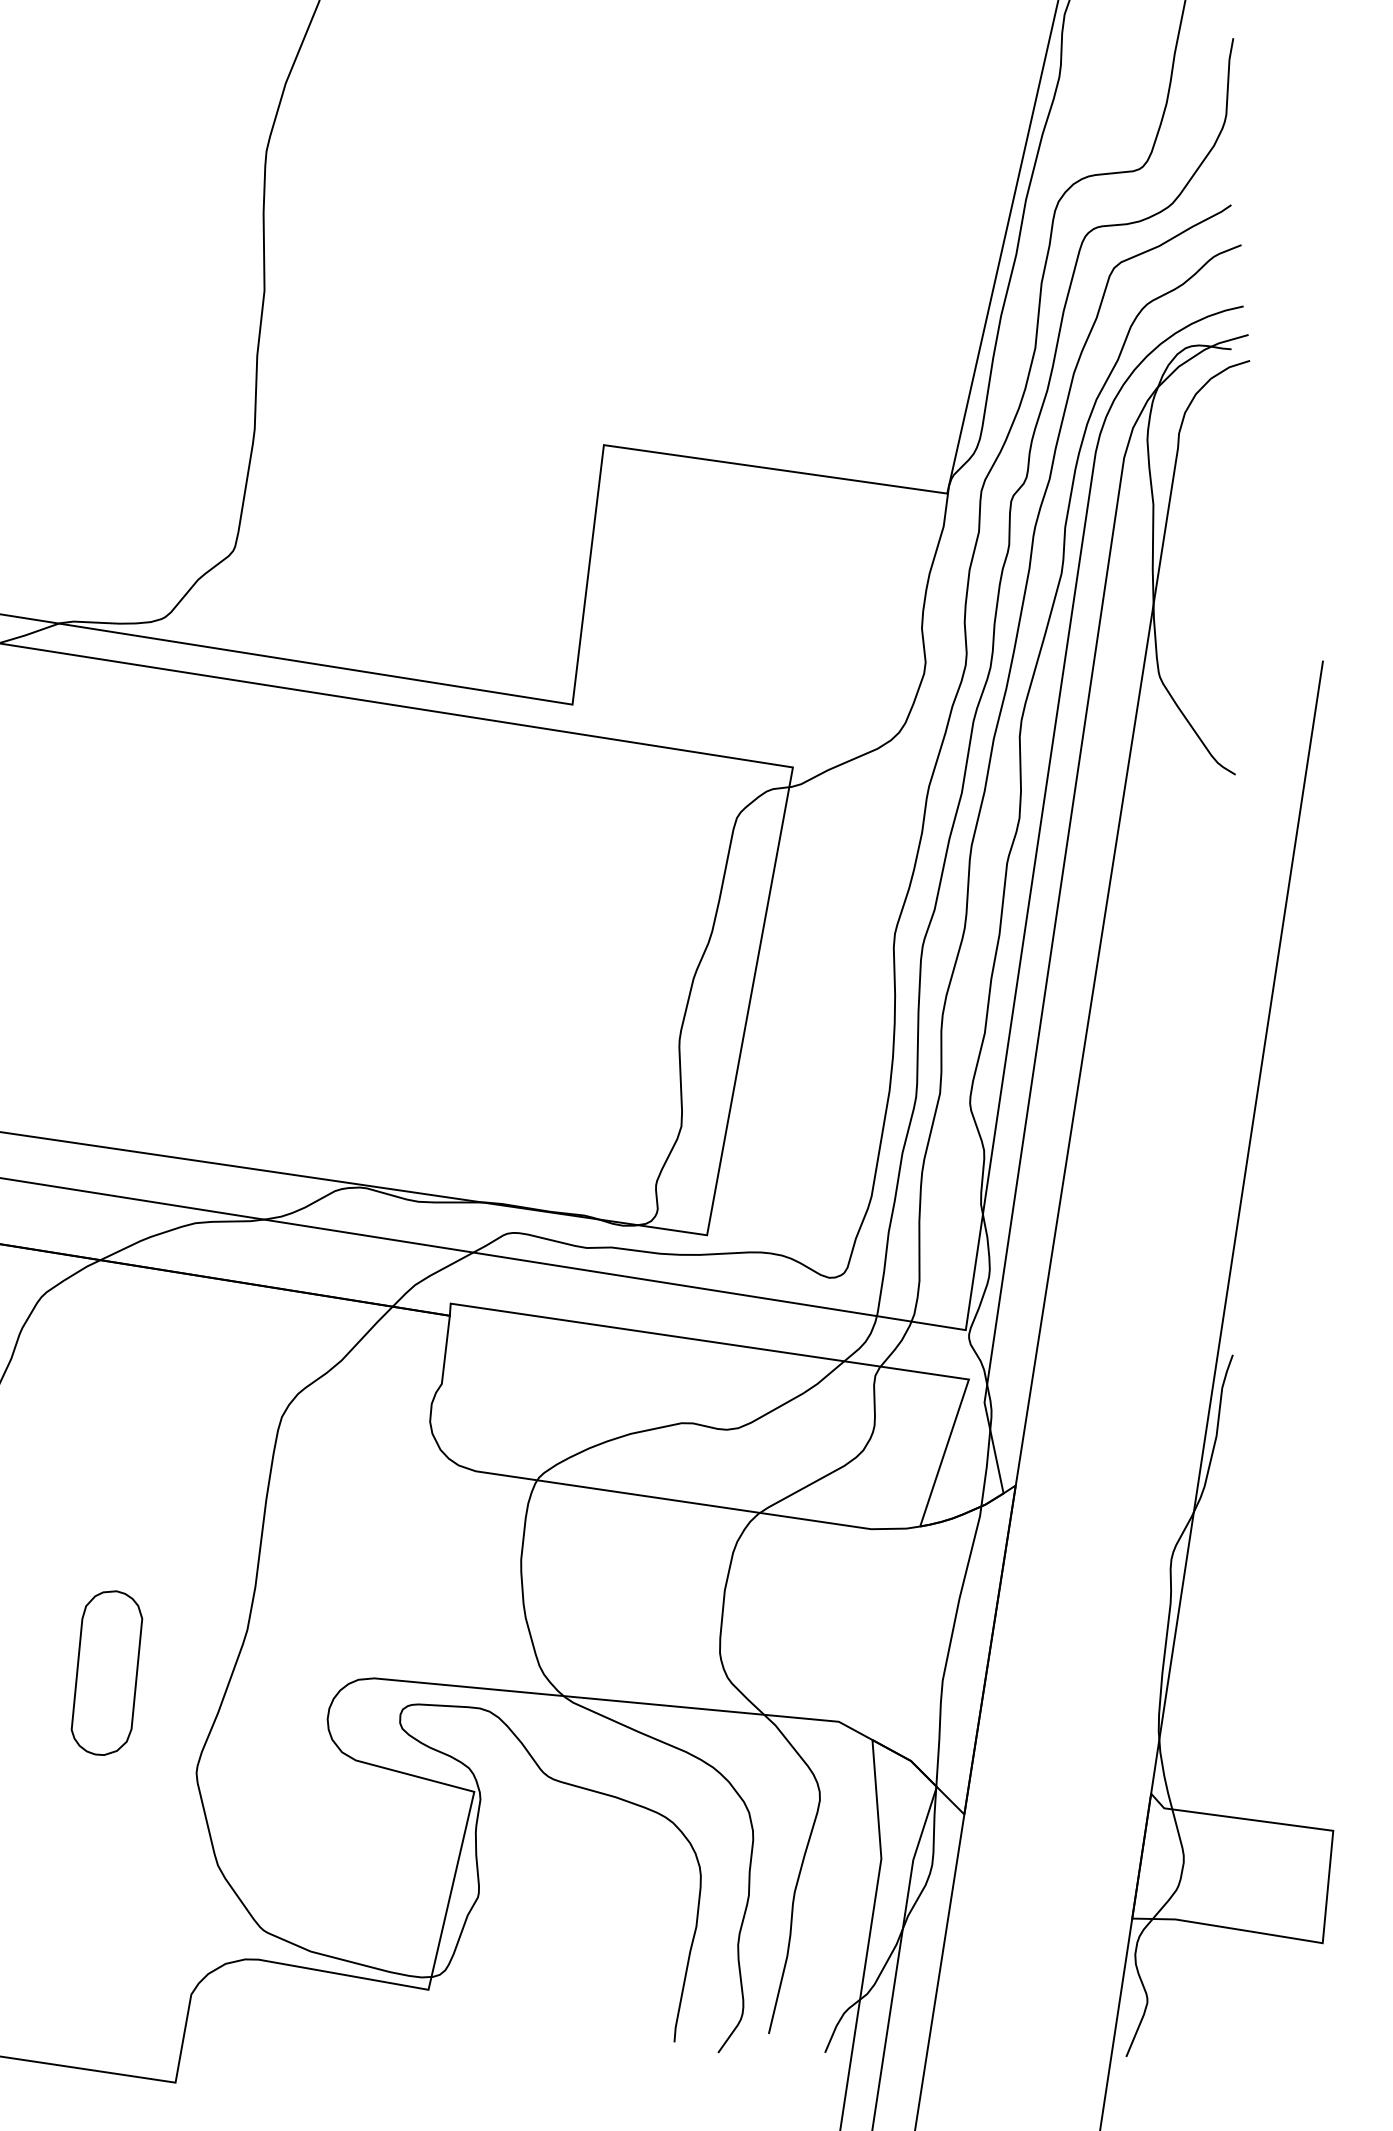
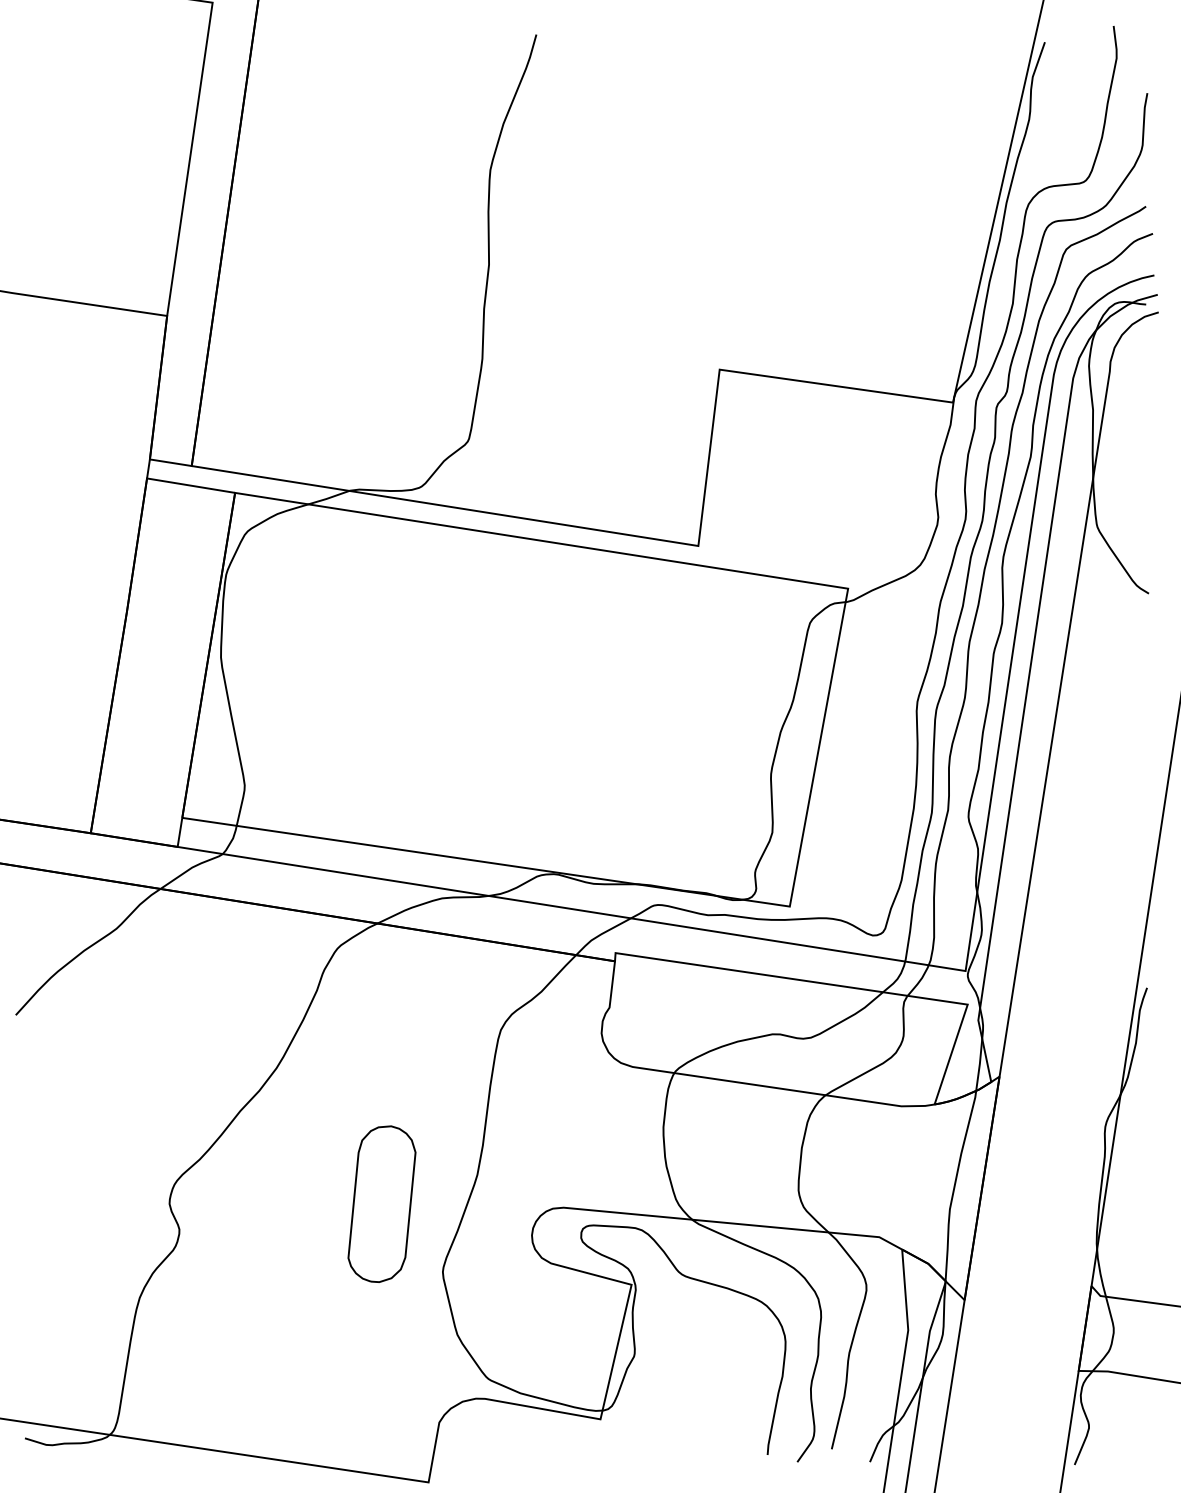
part: (106, 1672) -> (381, 1203), size x1.4

